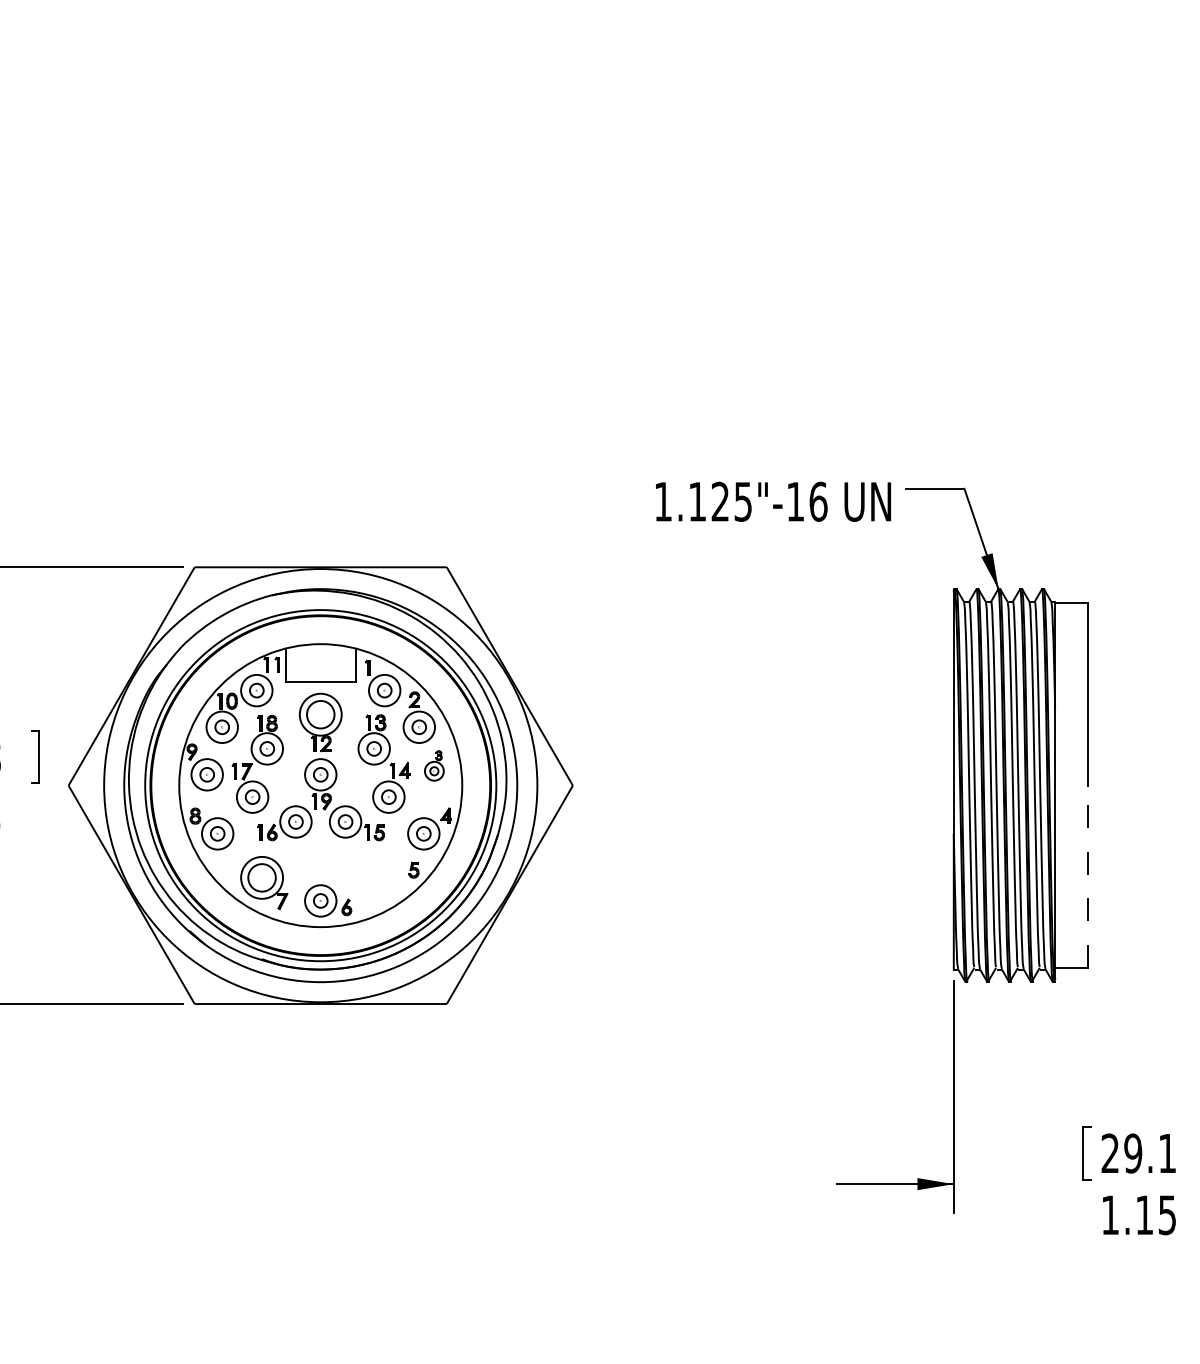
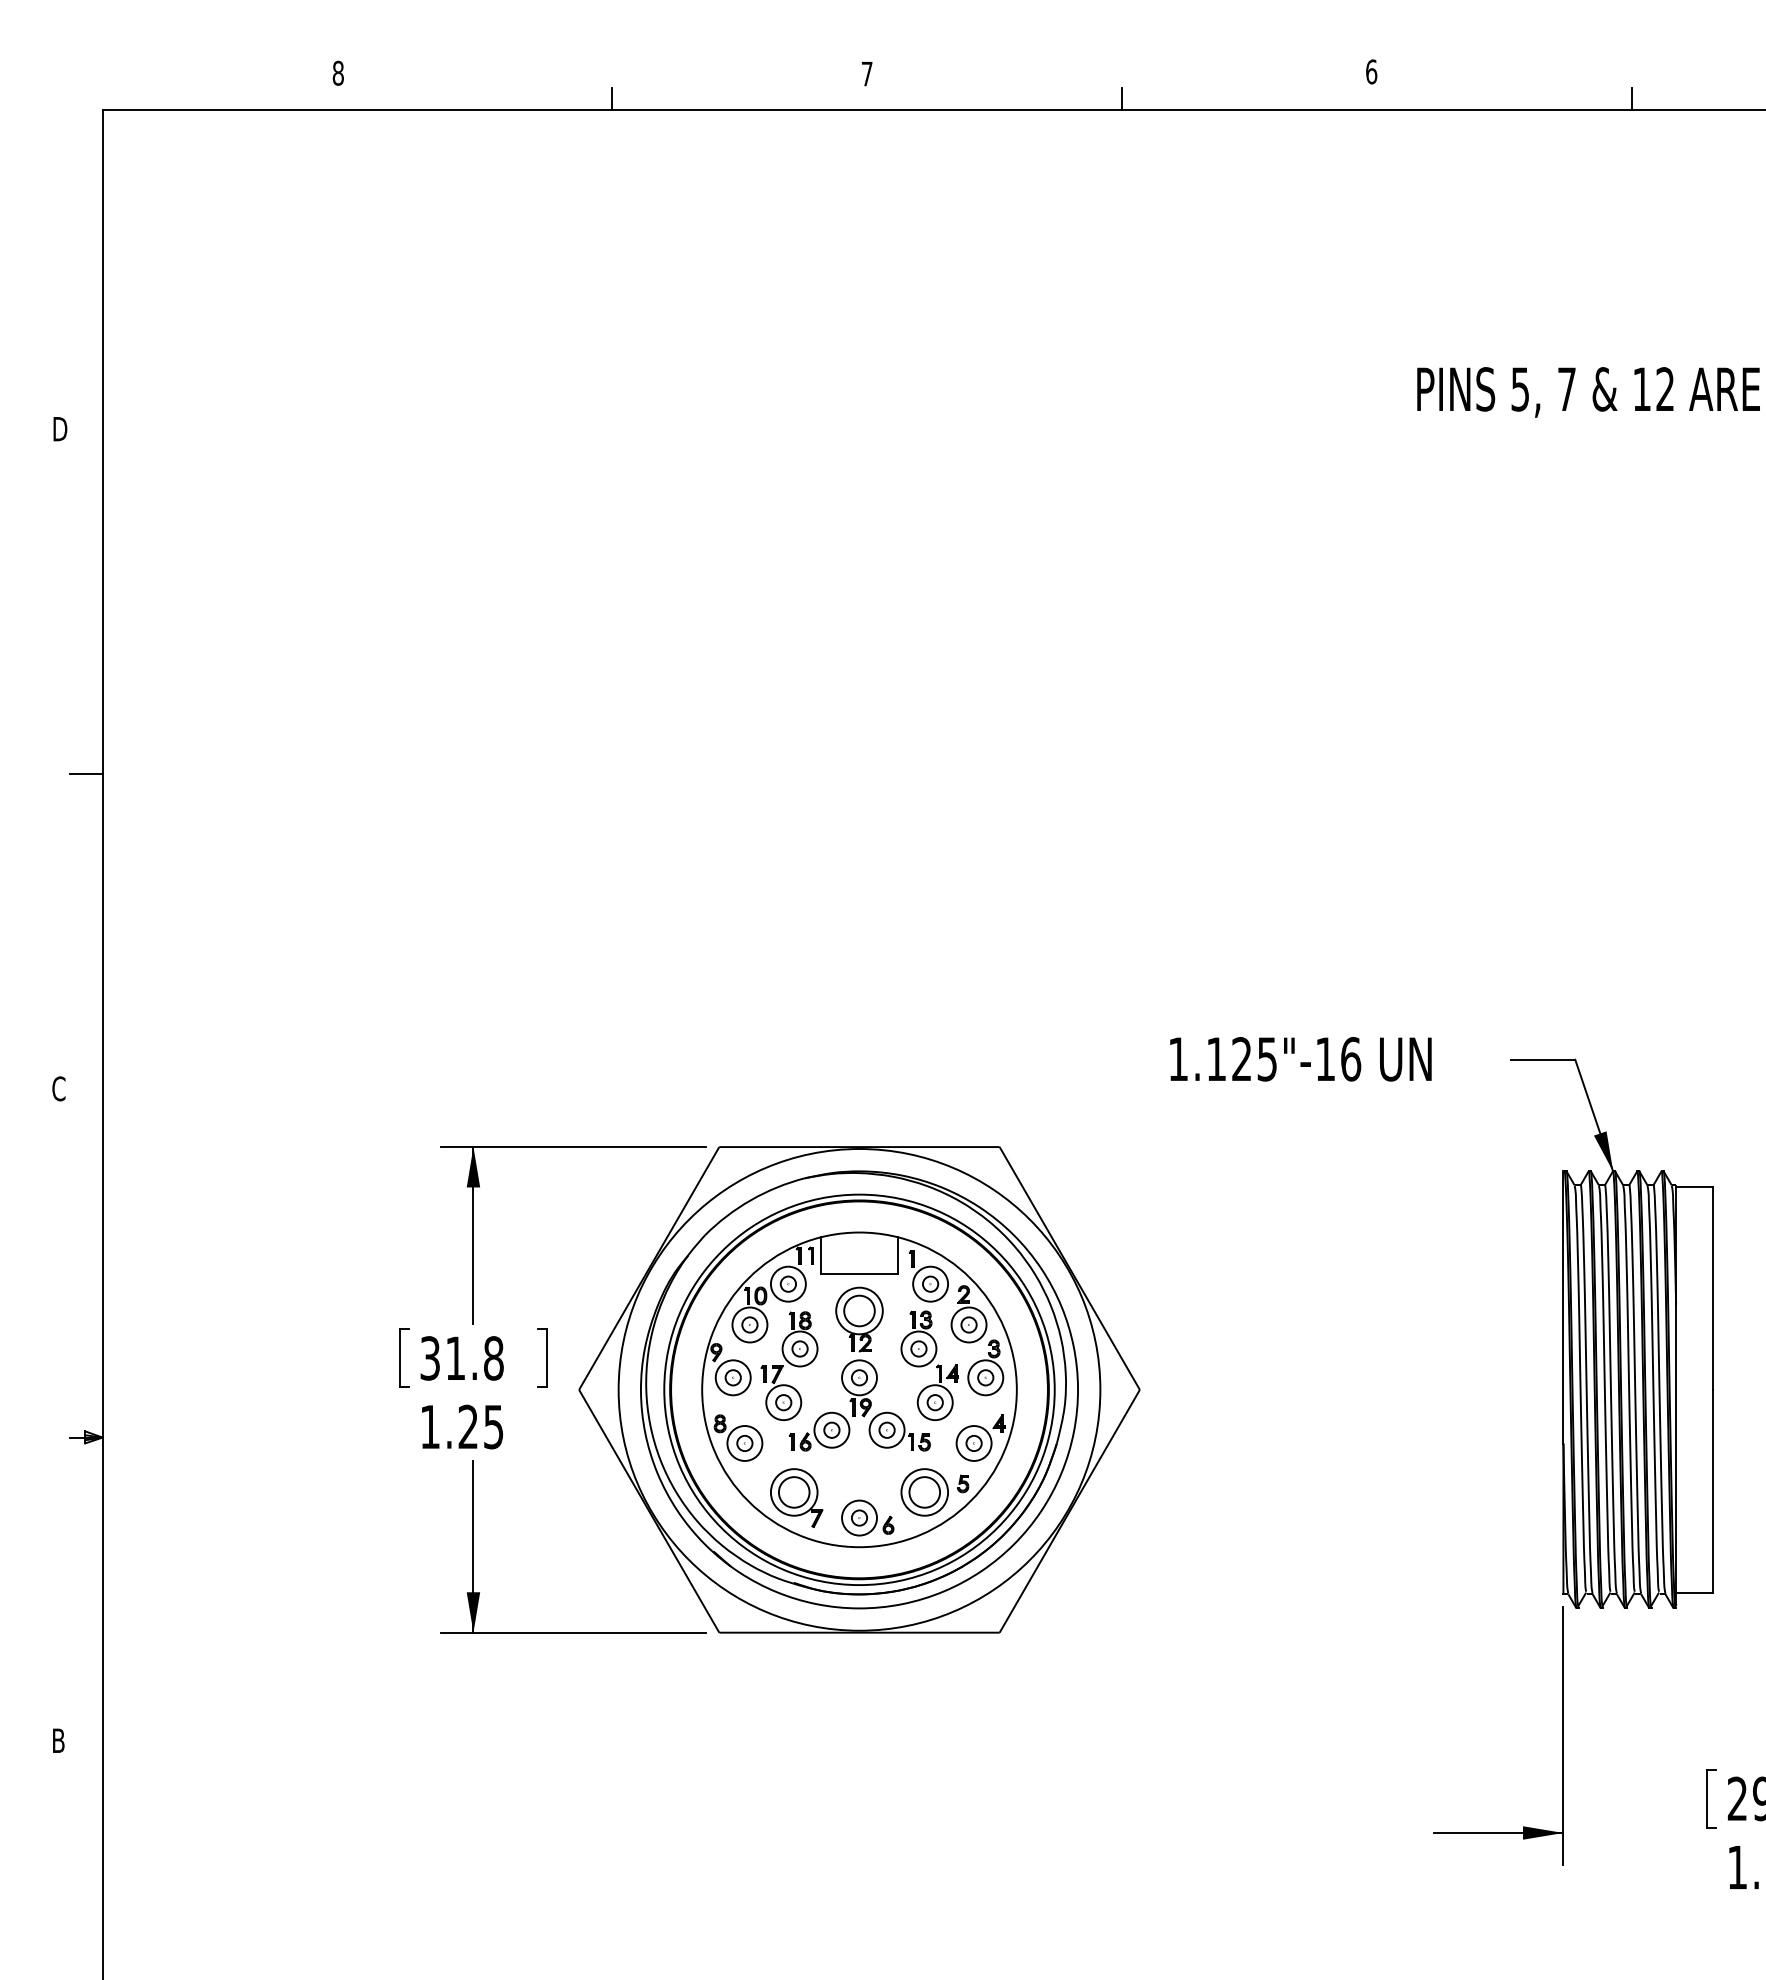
text: (773, 502) -> (1300, 1059), moved
part: (434, 765) -> (985, 1367), size x1.67
line: (1088, 876) -> (1713, 1490), dashed -> solid
part: (379, 877) -> (924, 1492), added

